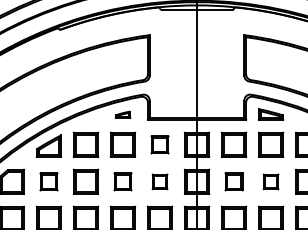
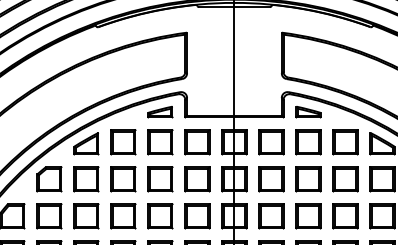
part: (123, 115) -> (160, 112), size x1.67
part: (160, 145) -> (197, 142), size x1.43
part: (49, 182) -> (86, 179), size x1.43
part: (123, 182) -> (160, 179), size x1.43
part: (160, 182) -> (197, 179), size x1.67
part: (234, 182) -> (271, 179), size x1.43
part: (271, 182) -> (308, 179), size x1.67

